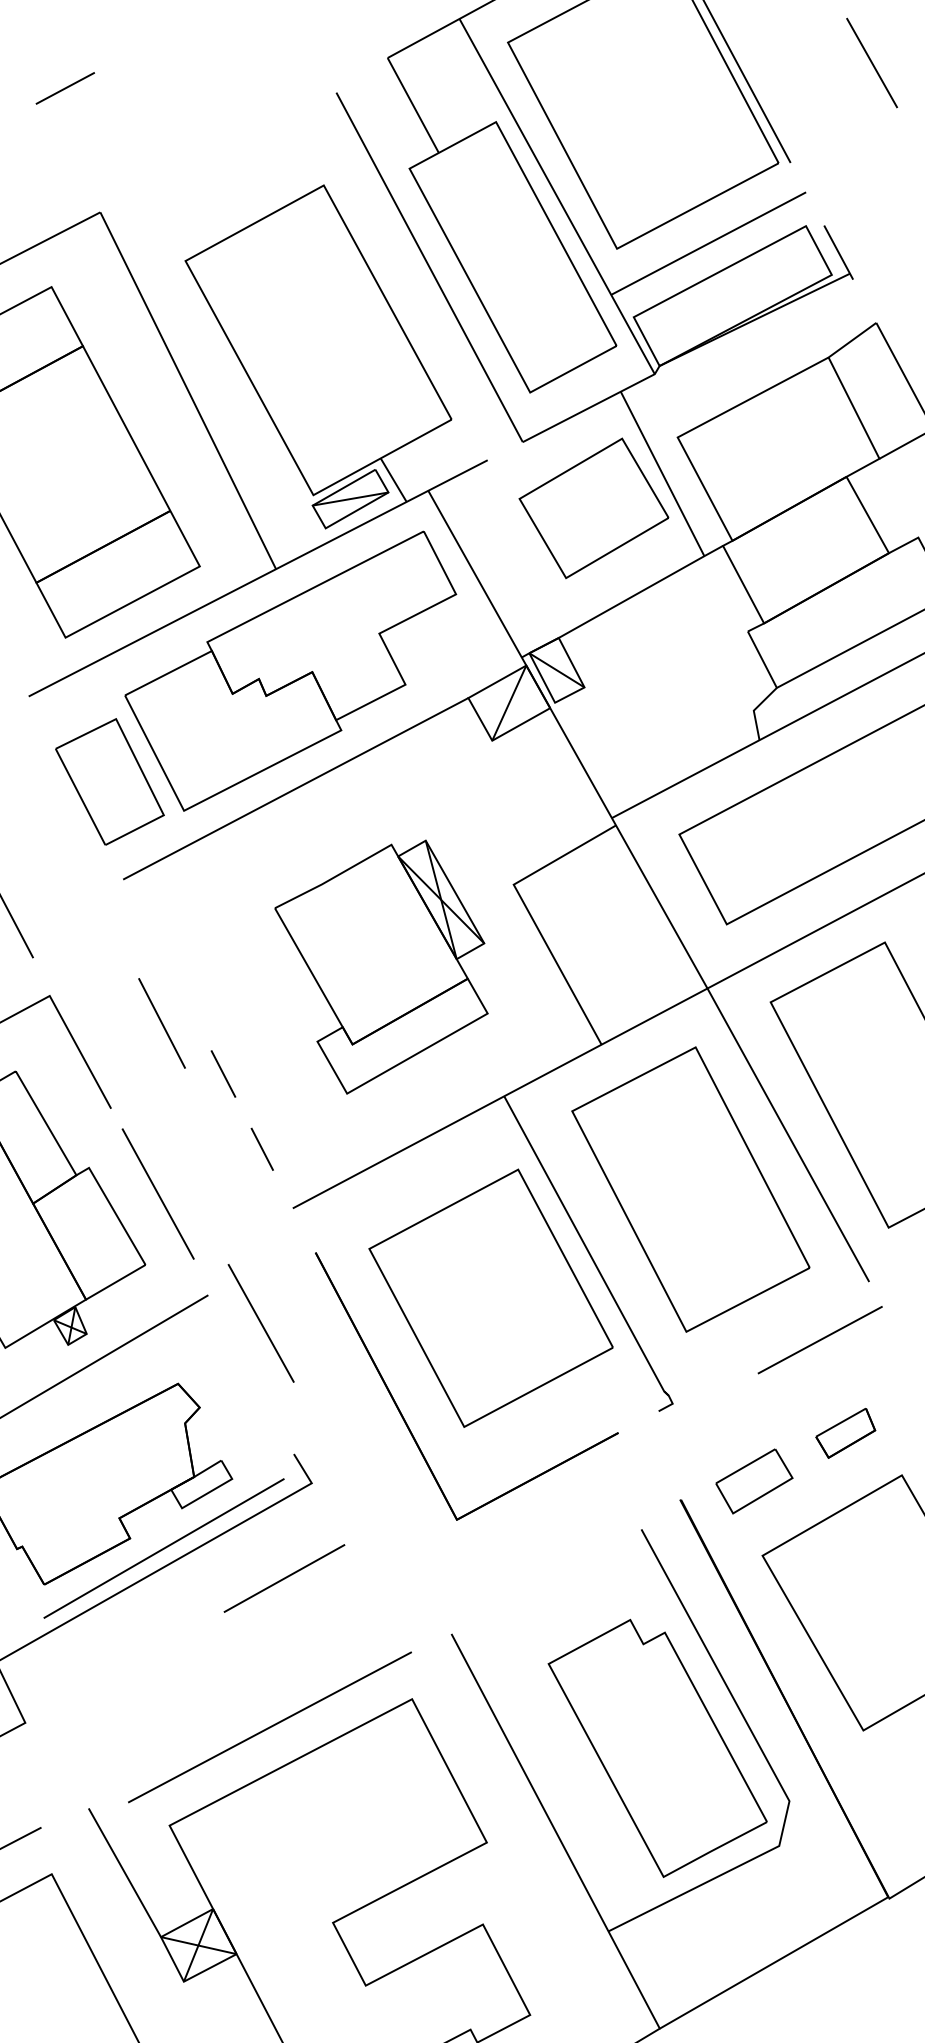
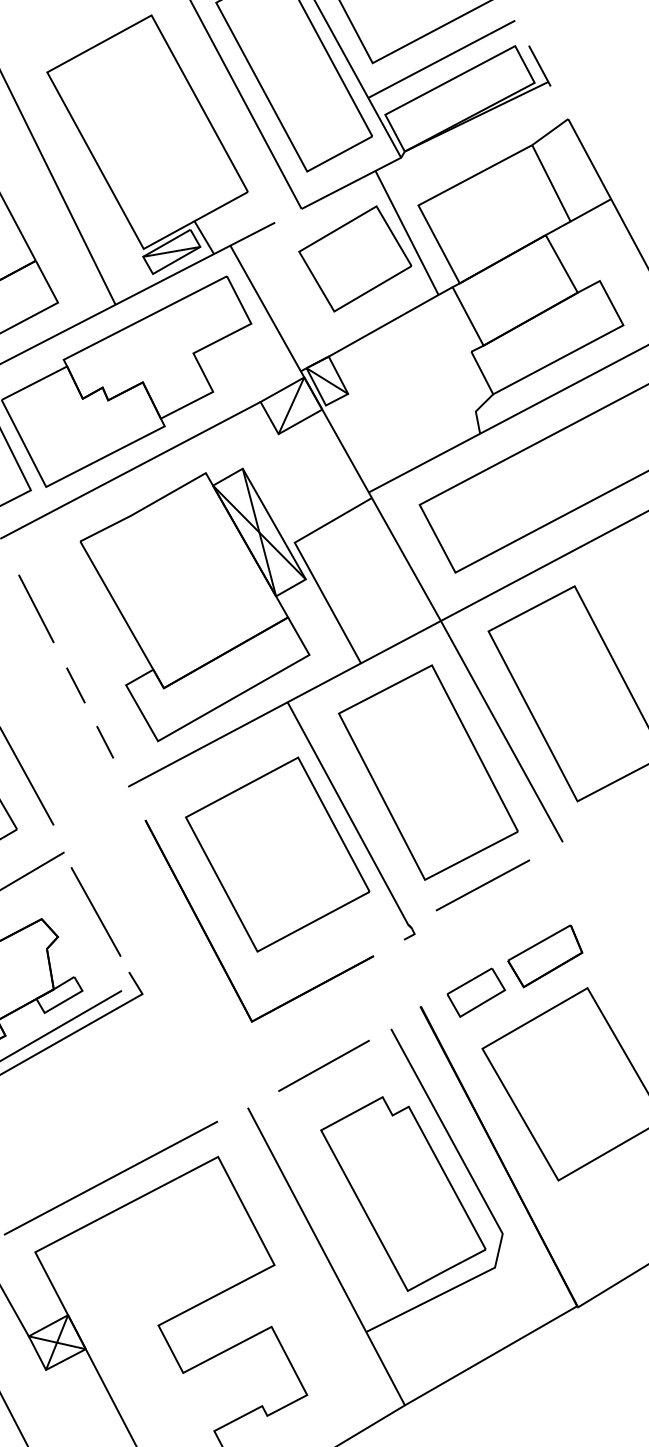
part: (381, 966) -> (195, 604), size x1.43
line: (161, 1023) -> (35, 608), moved
line: (260, 1323) -> (95, 912), moved
line: (819, 1340) -> (482, 885), moved
part: (845, 1433) -> (544, 956), size x1.67
line: (284, 1578) -> (324, 1065), moved

